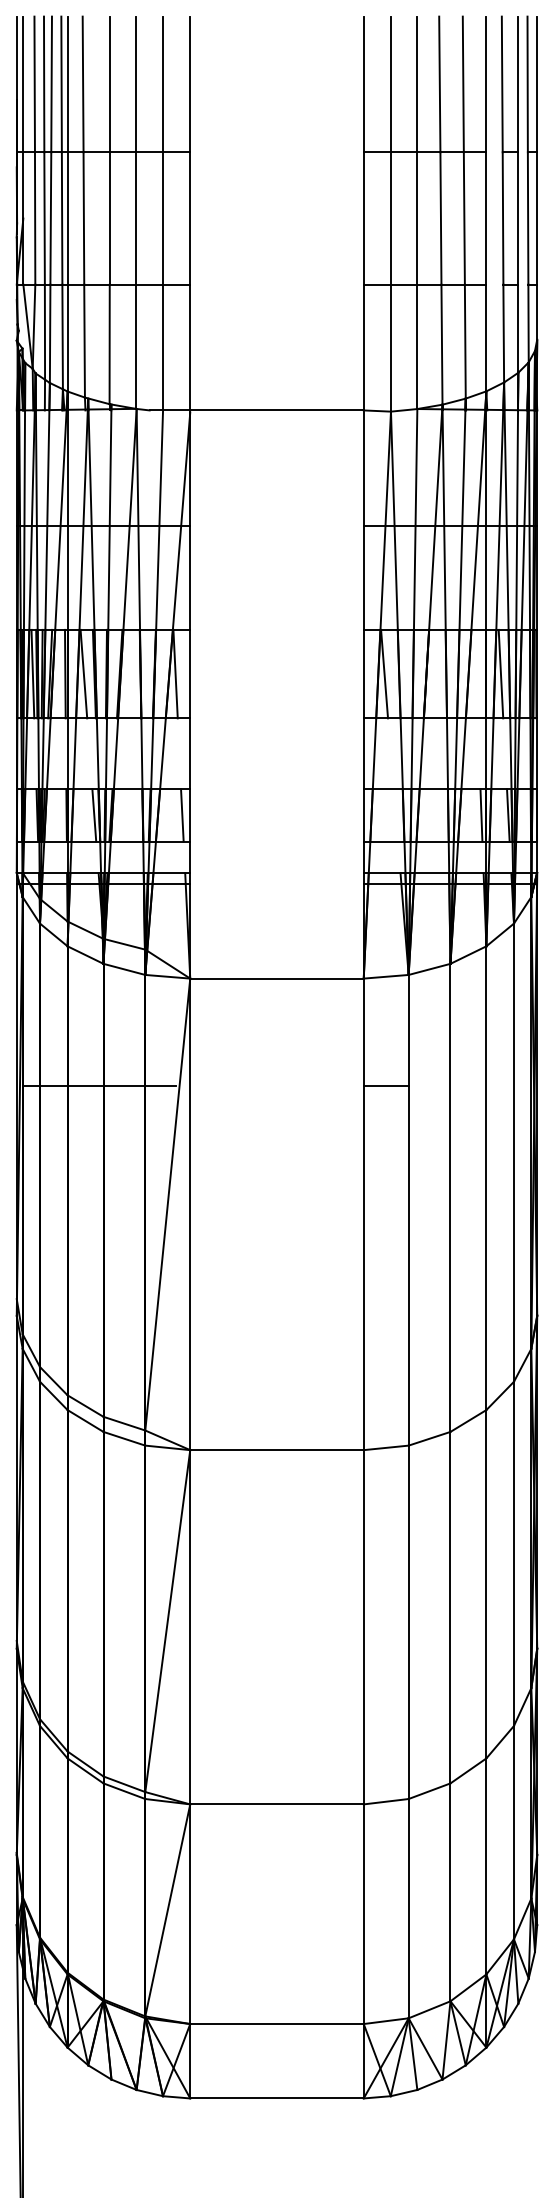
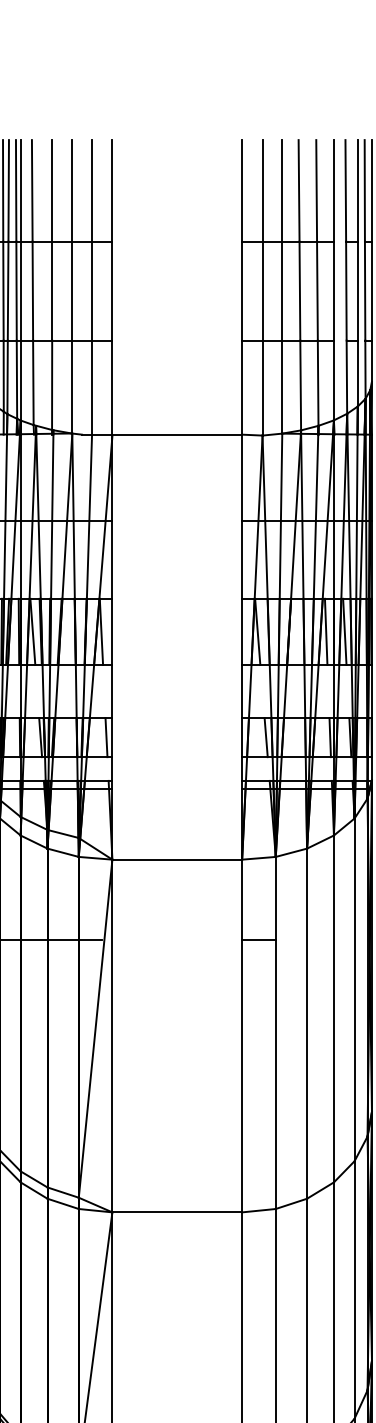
line: (475, 673) -> (325, 631), added
line: (395, 815) -> (265, 737), added

